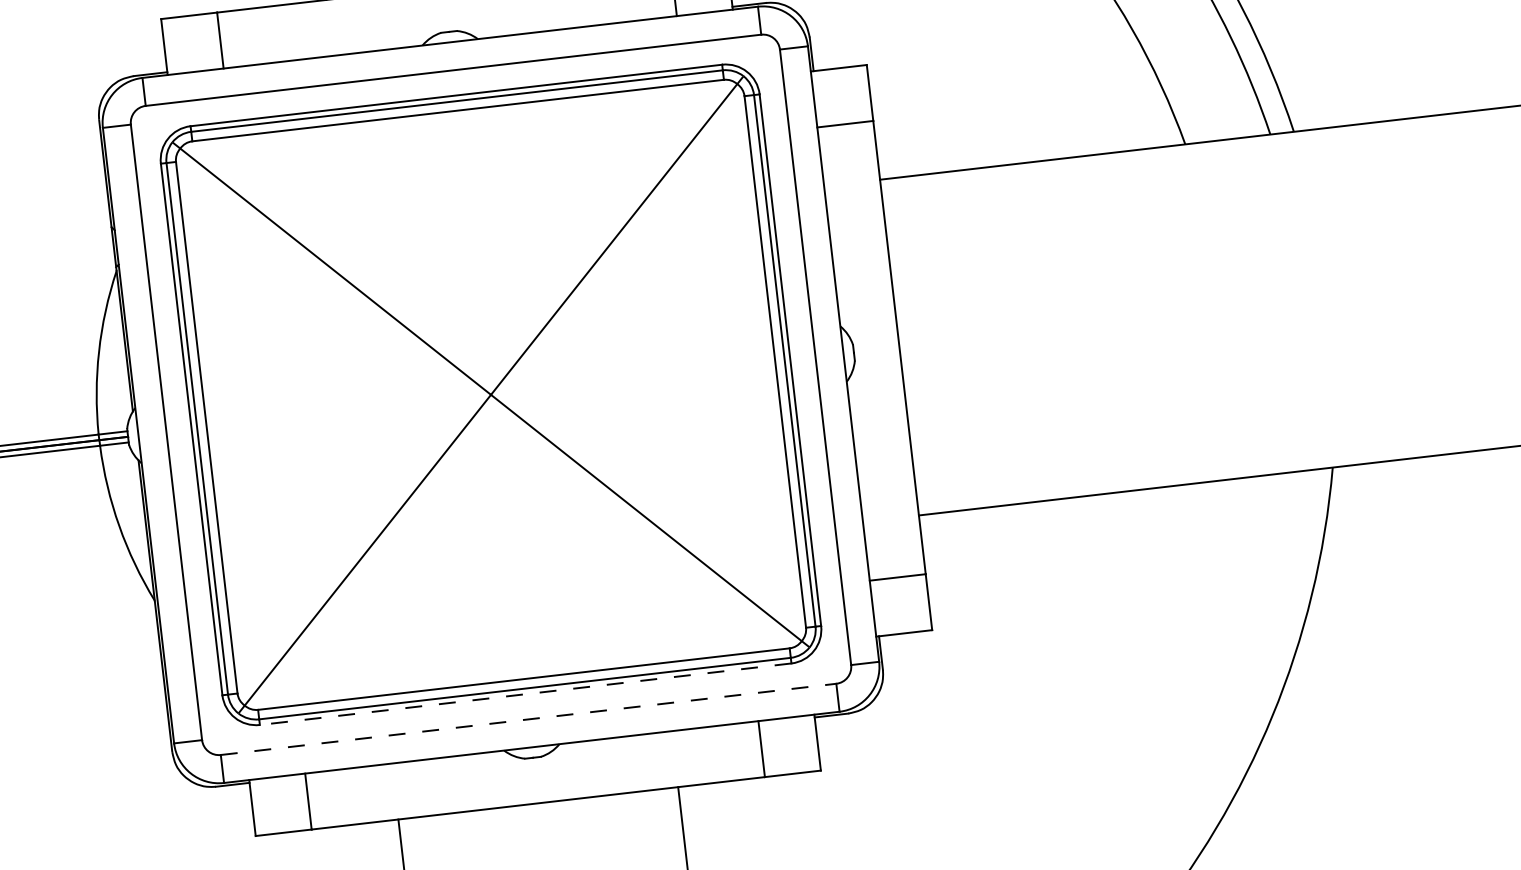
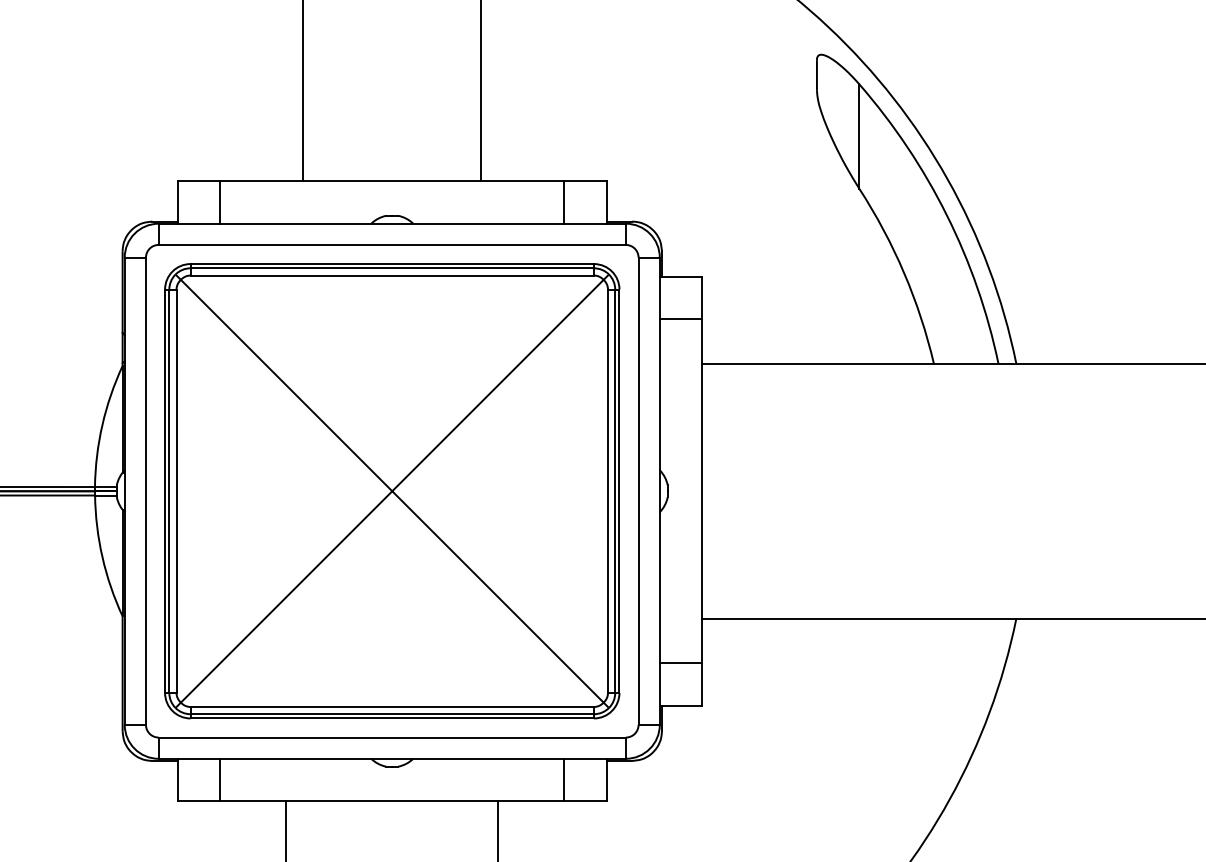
line: (525, 694) -> (392, 718), dashed -> solid
line: (528, 719) -> (392, 737), dashed -> solid

